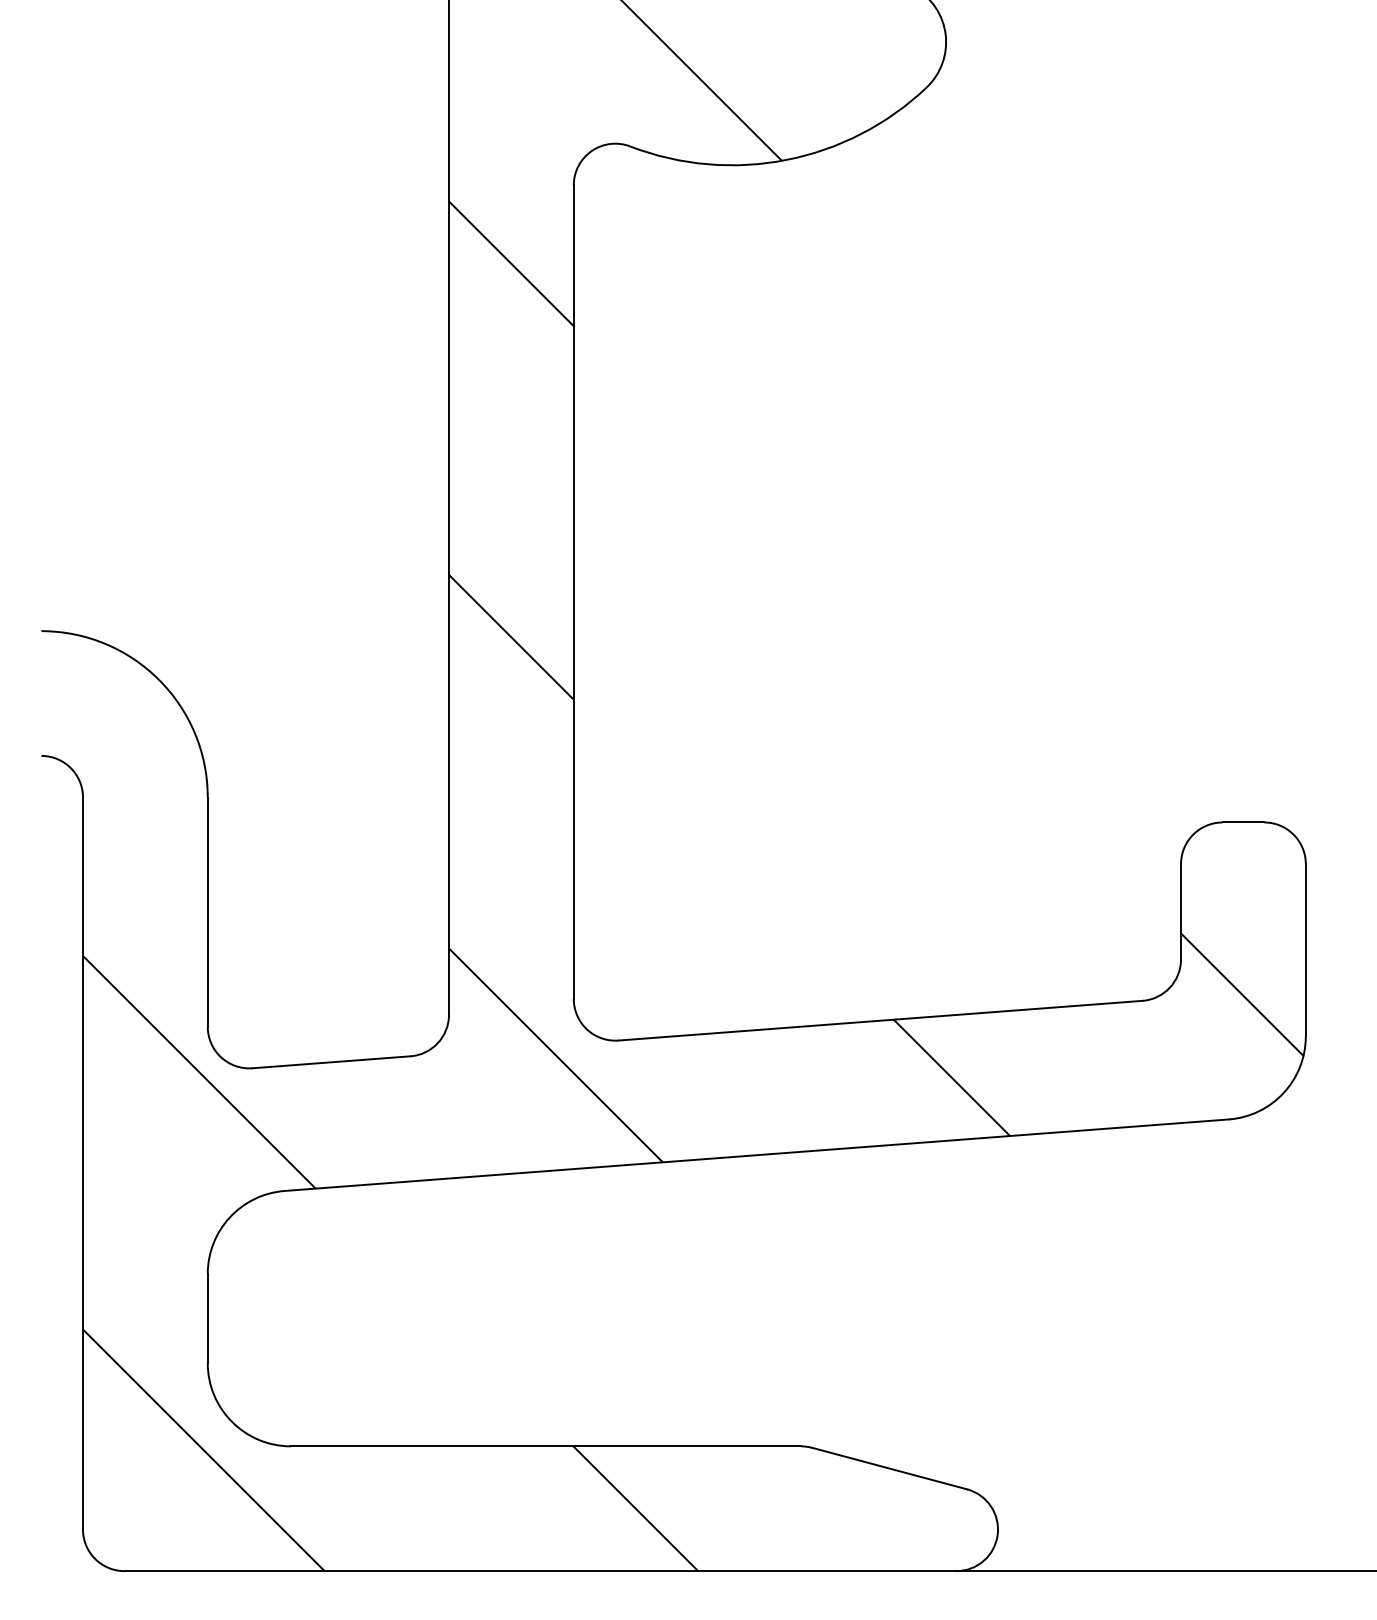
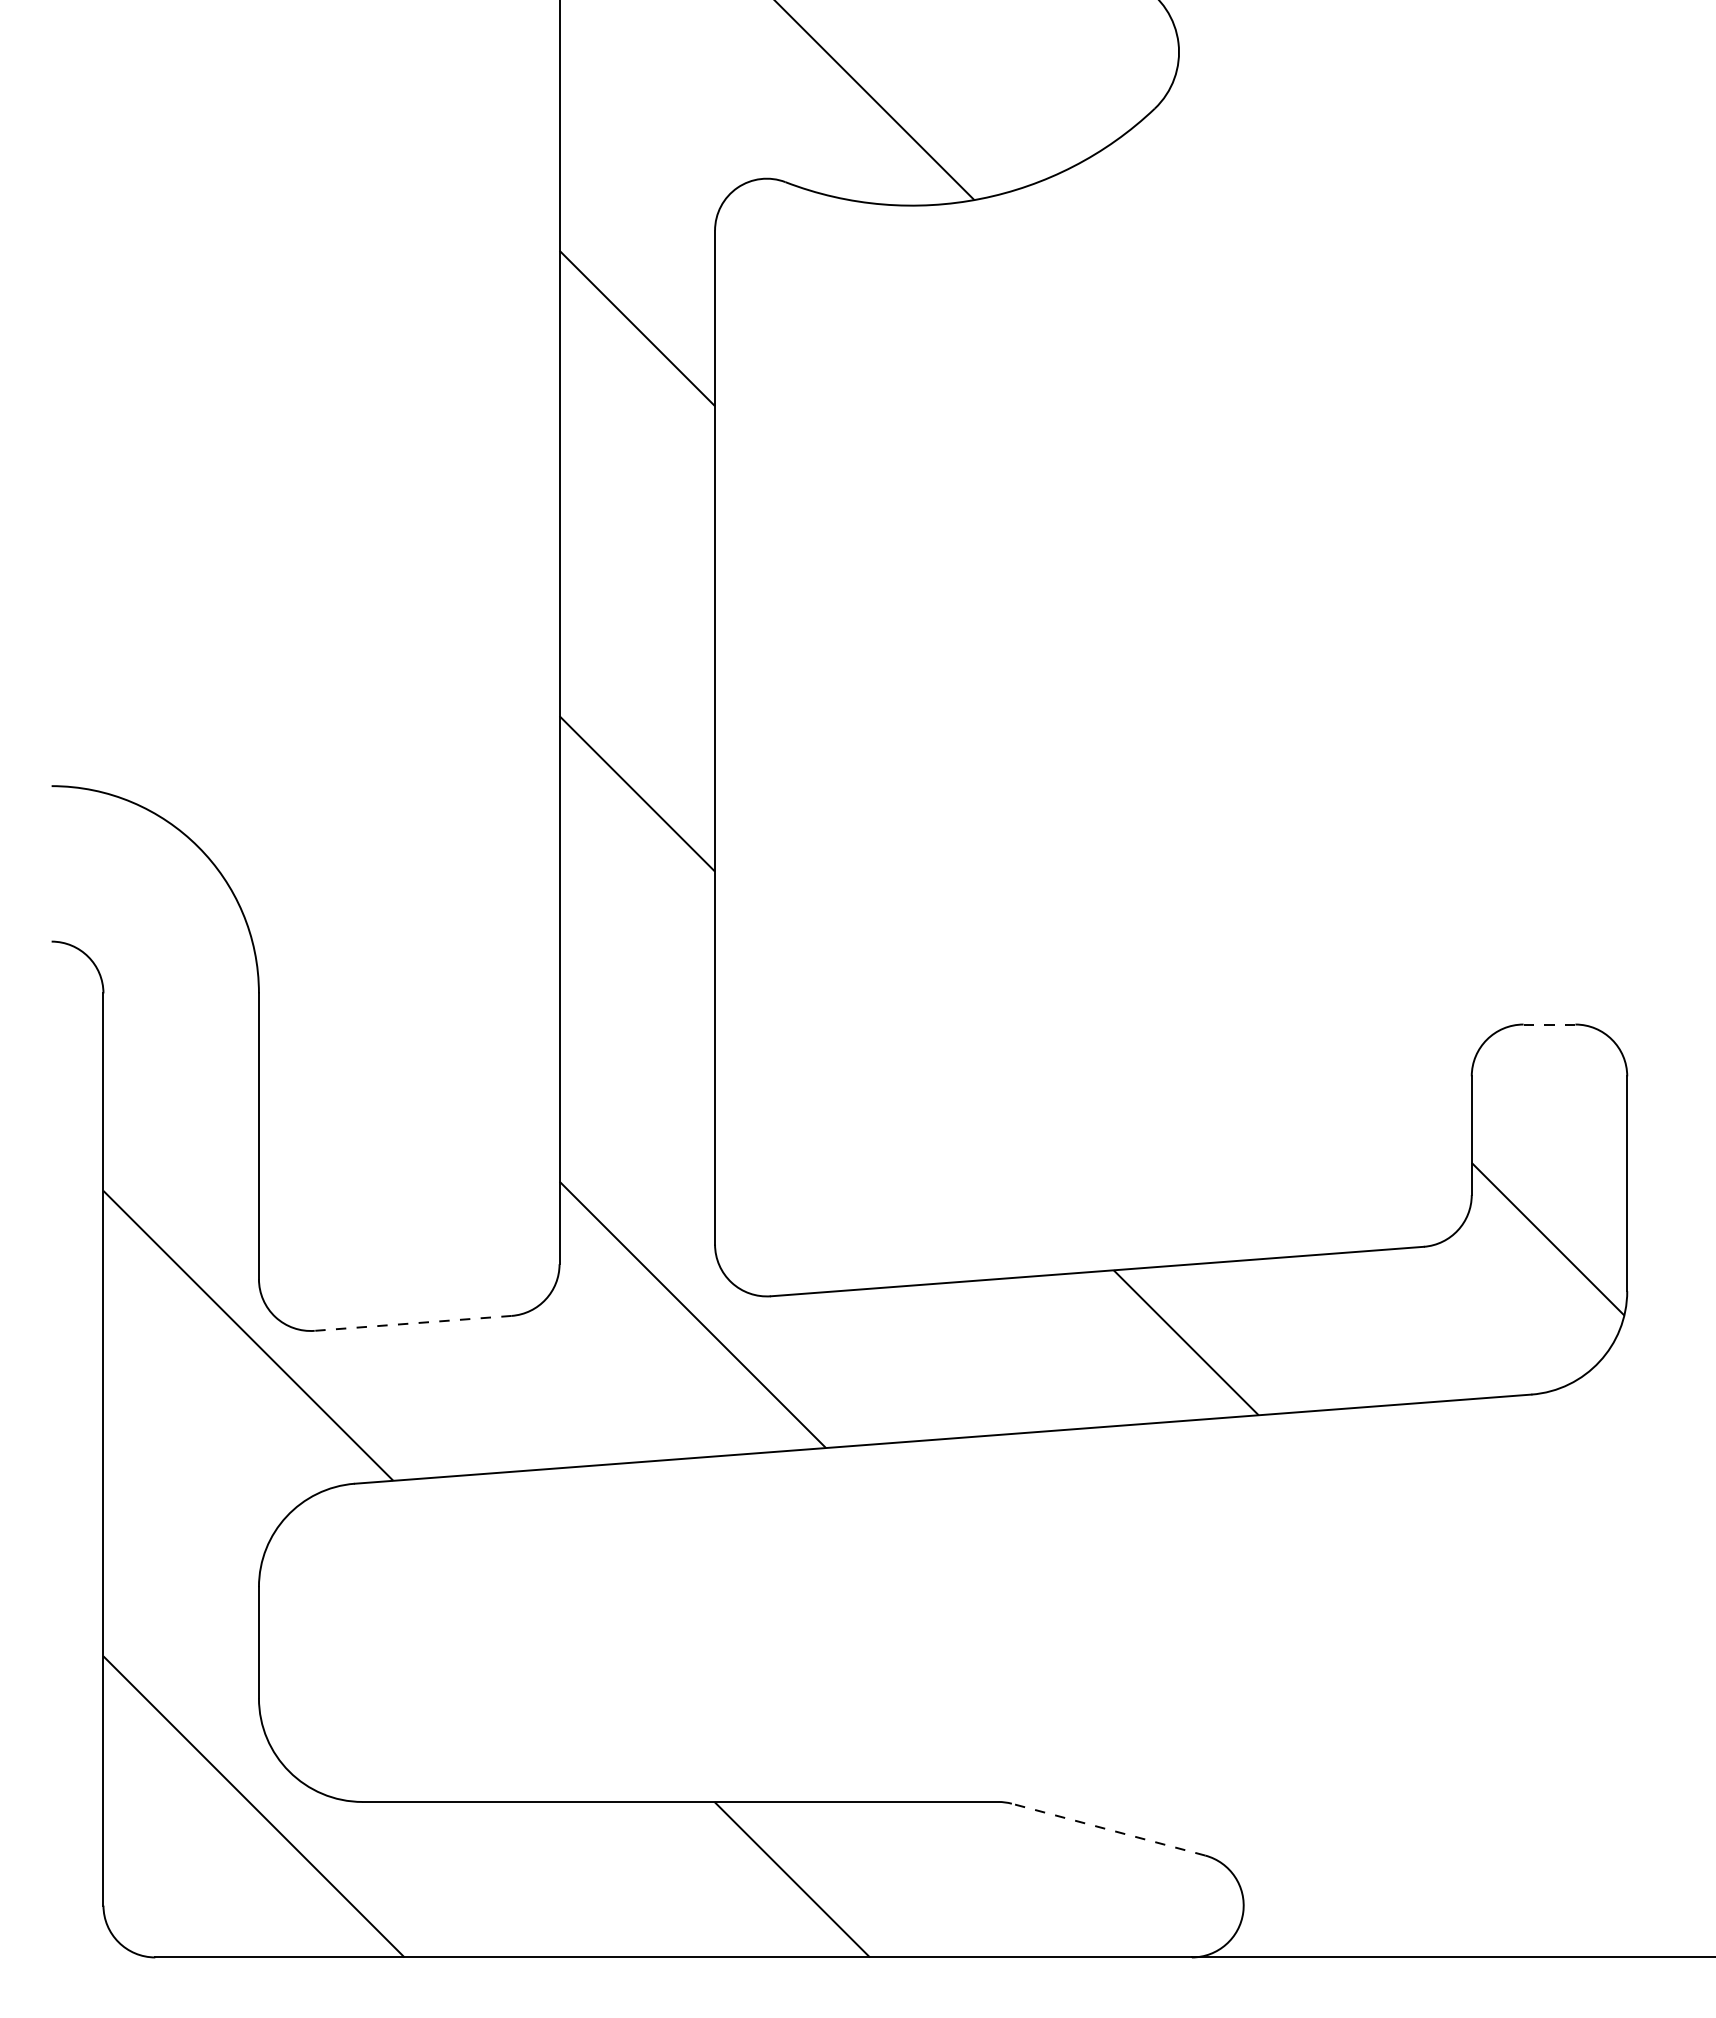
line: (1243, 822) -> (1549, 1024), solid -> dashed
line: (331, 1062) -> (413, 1323), solid -> dashed
line: (889, 1468) -> (1108, 1829), solid -> dashed

